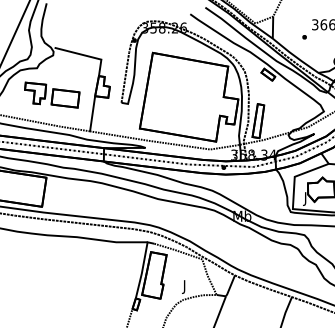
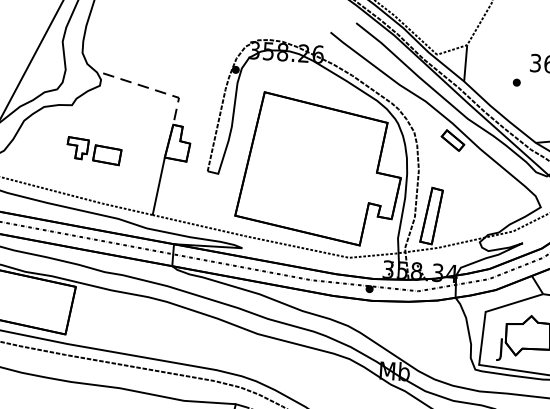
line: (87, 56) -> (156, 91), solid -> dashed
part: (52, 94) -> (94, 150), size x0.6

